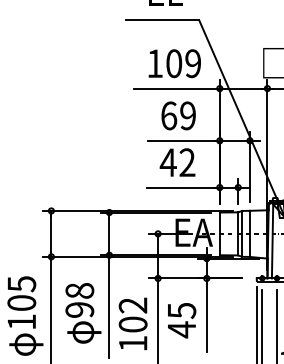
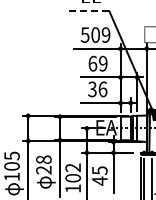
line: (161, 20) -> (88, 11), solid -> dashed
text: (153, 62) -> (84, 34), 109 -> 509
text: (177, 162) -> (97, 89), 42 -> 36
text: (79, 310) -> (43, 170), 98 -> 28

